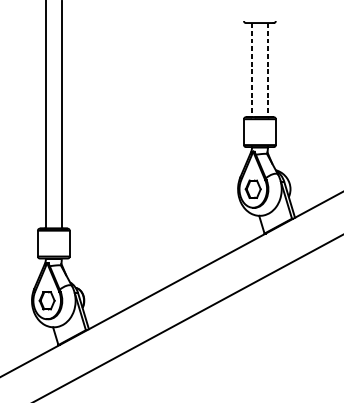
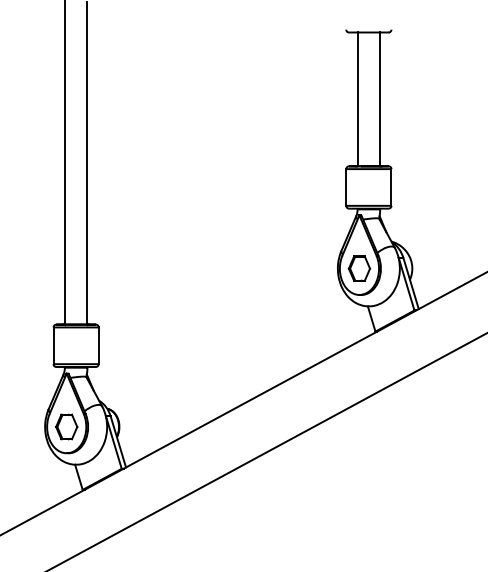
line: (251, 70) -> (357, 99), dashed -> solid
line: (268, 70) -> (380, 99), dashed -> solid

